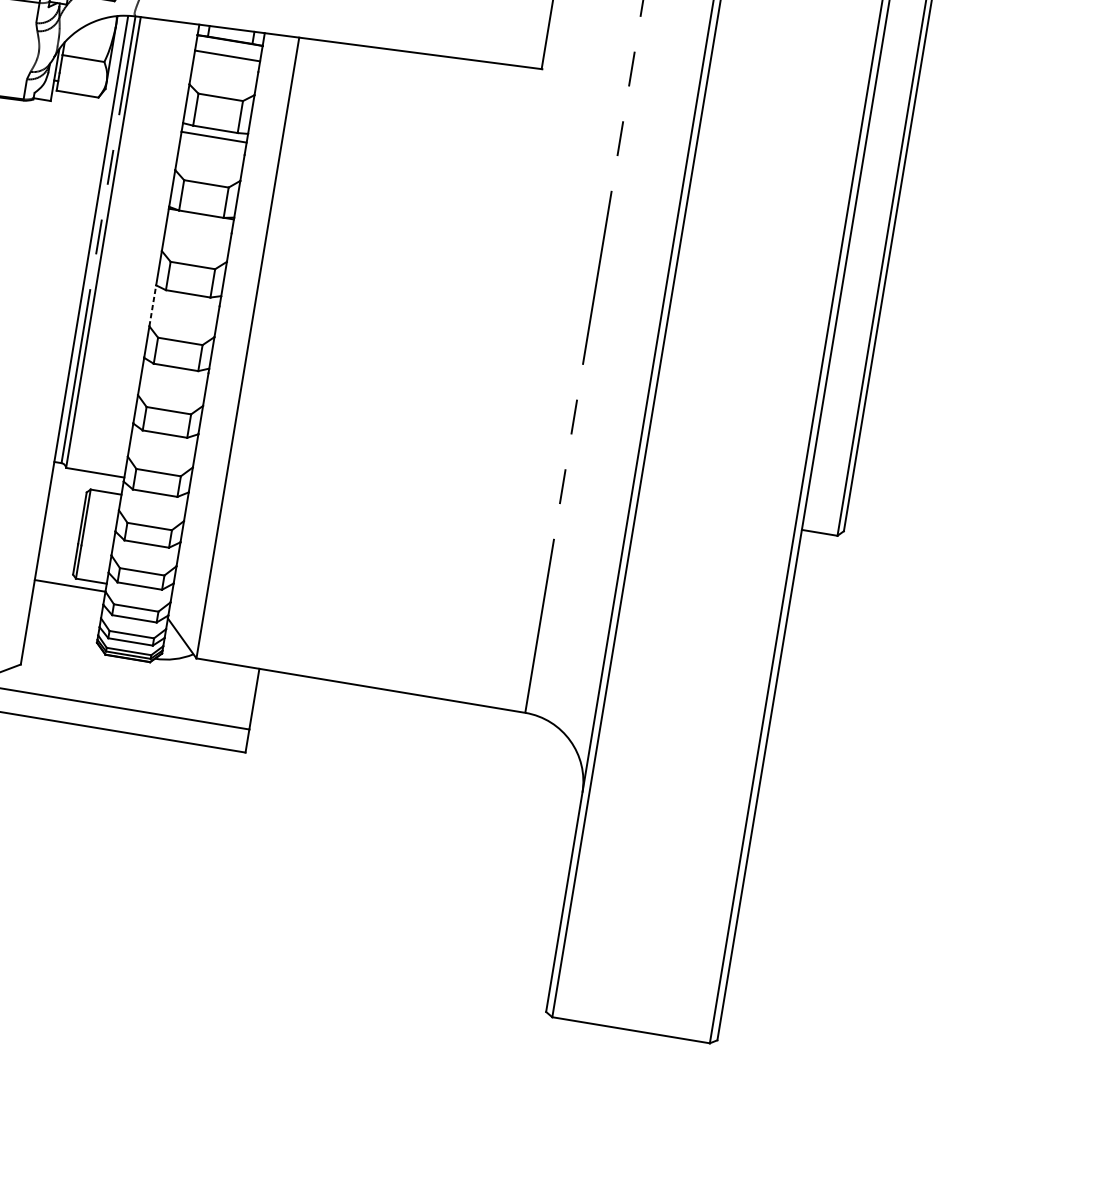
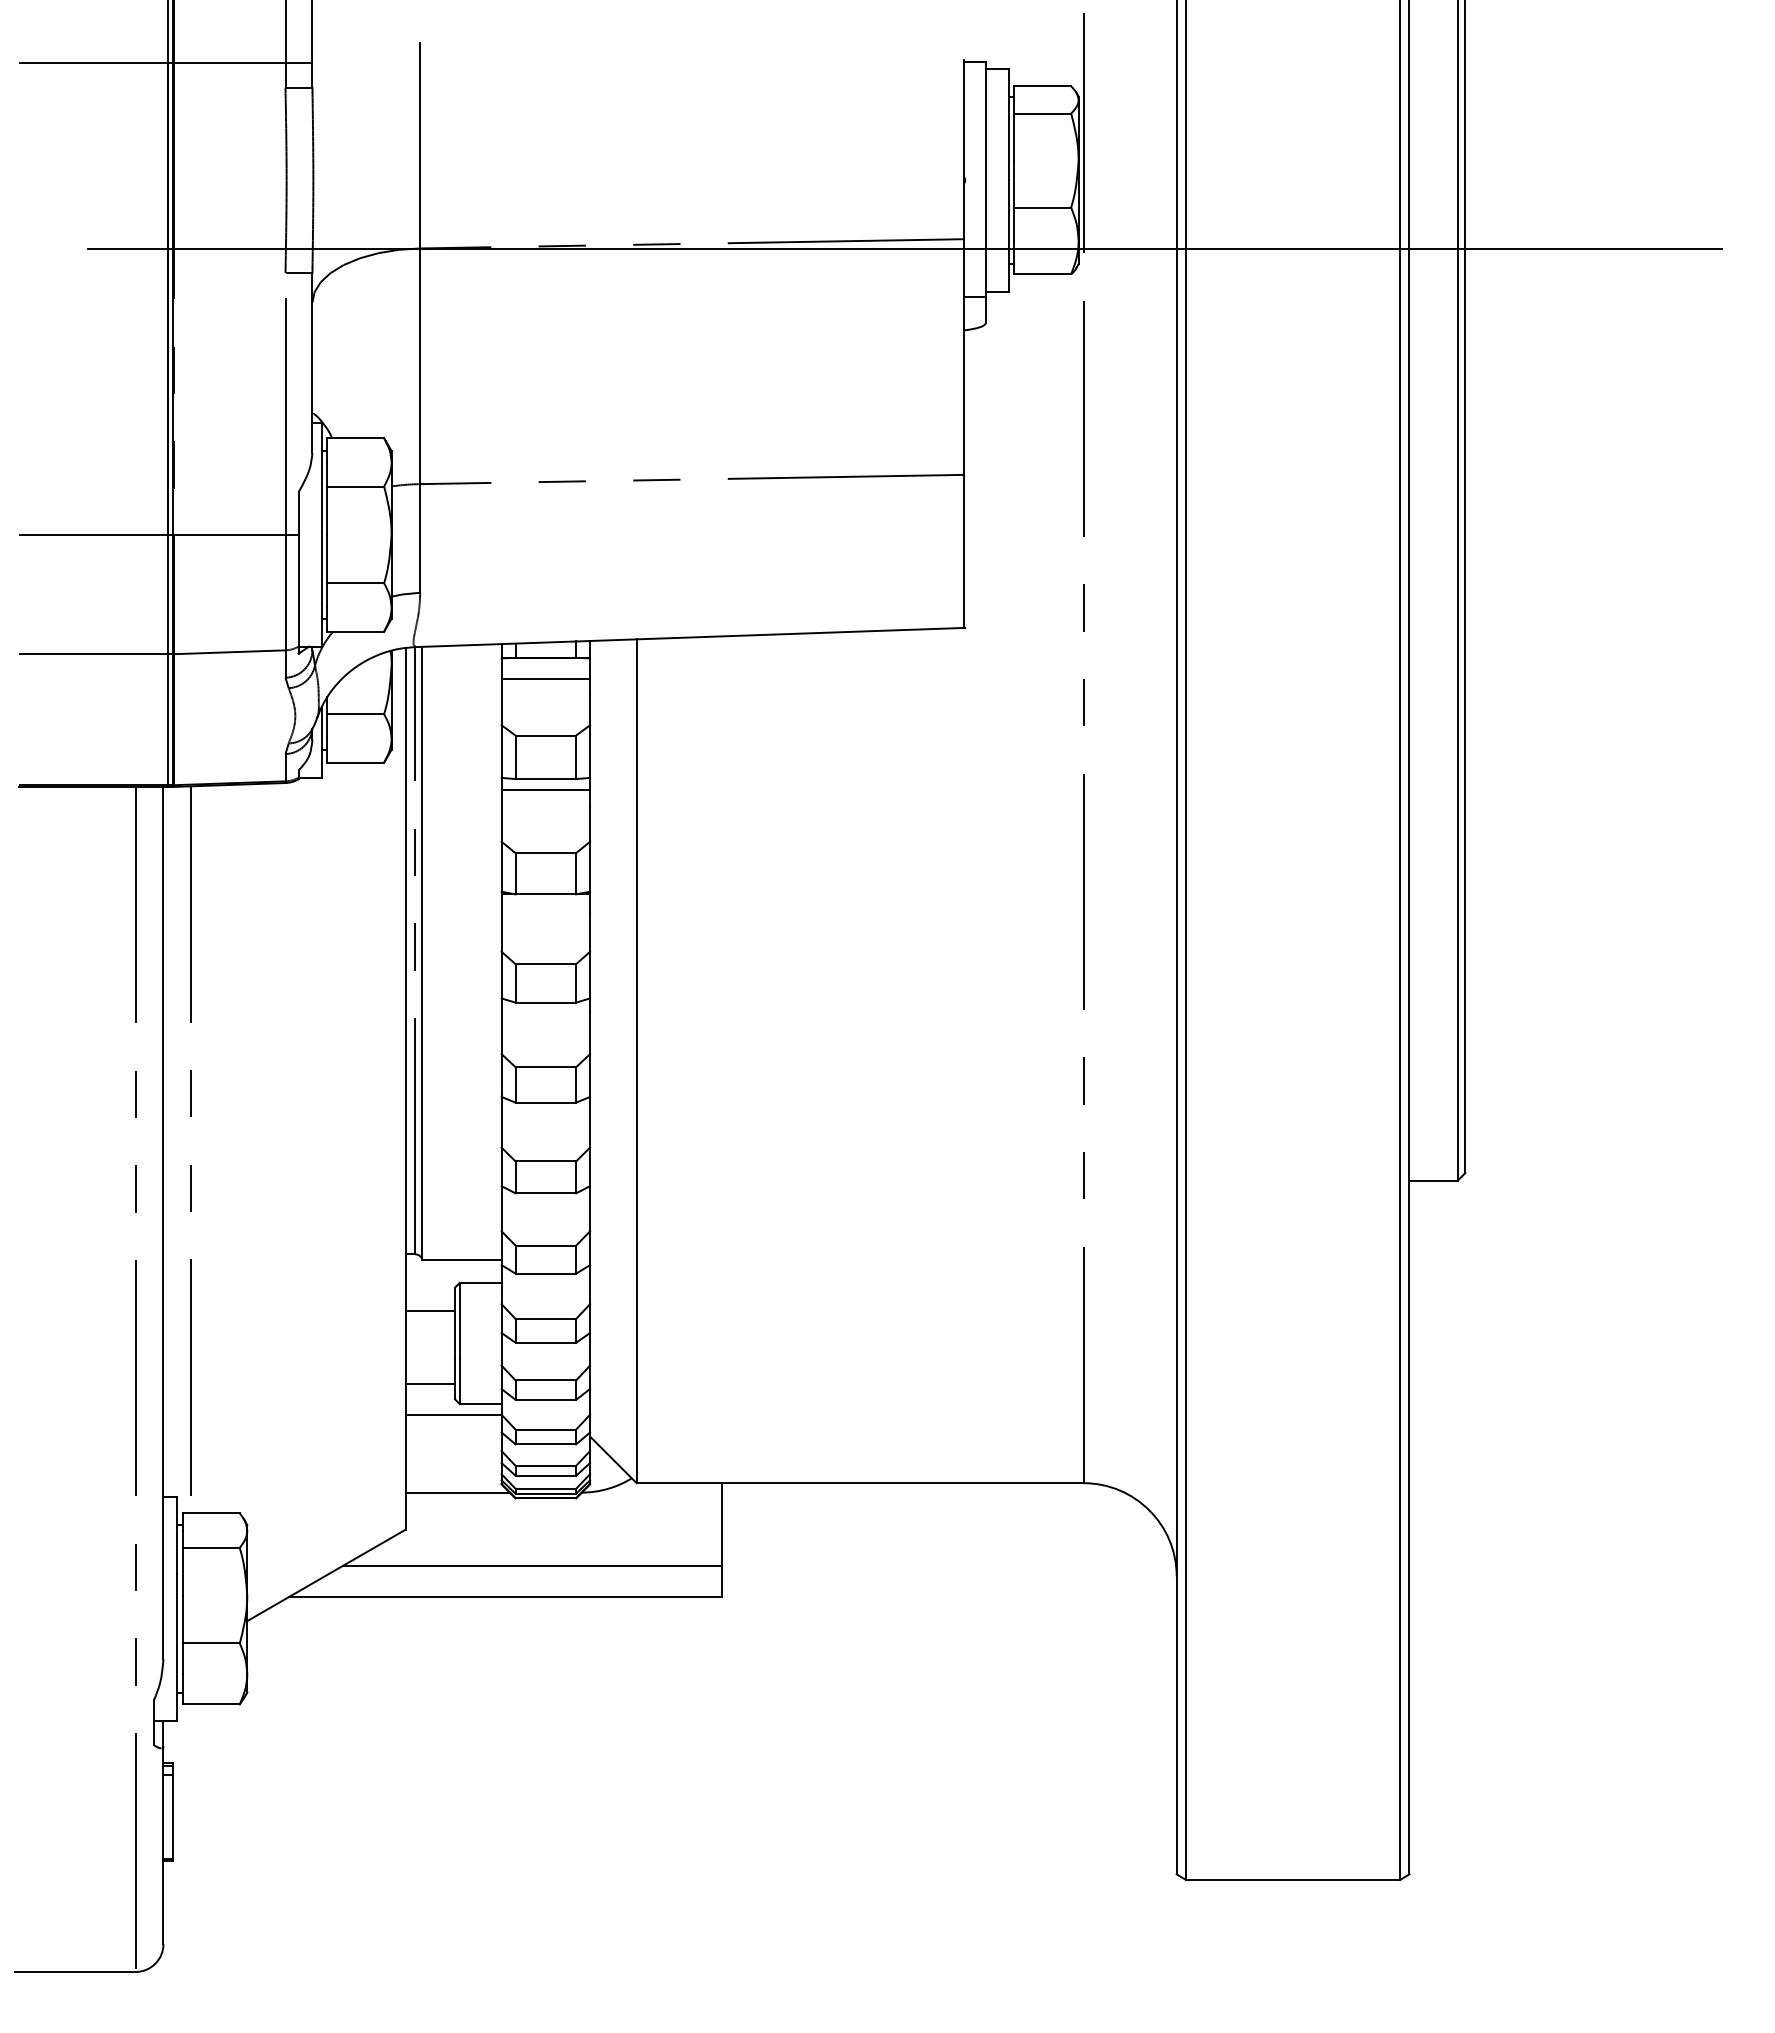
line: (152, 305) -> (501, 1026), dashed -> solid
line: (65, 506) -> (430, 1310), added
line: (56, 559) -> (430, 1383), added
line: (63, 643) -> (457, 1492), added

